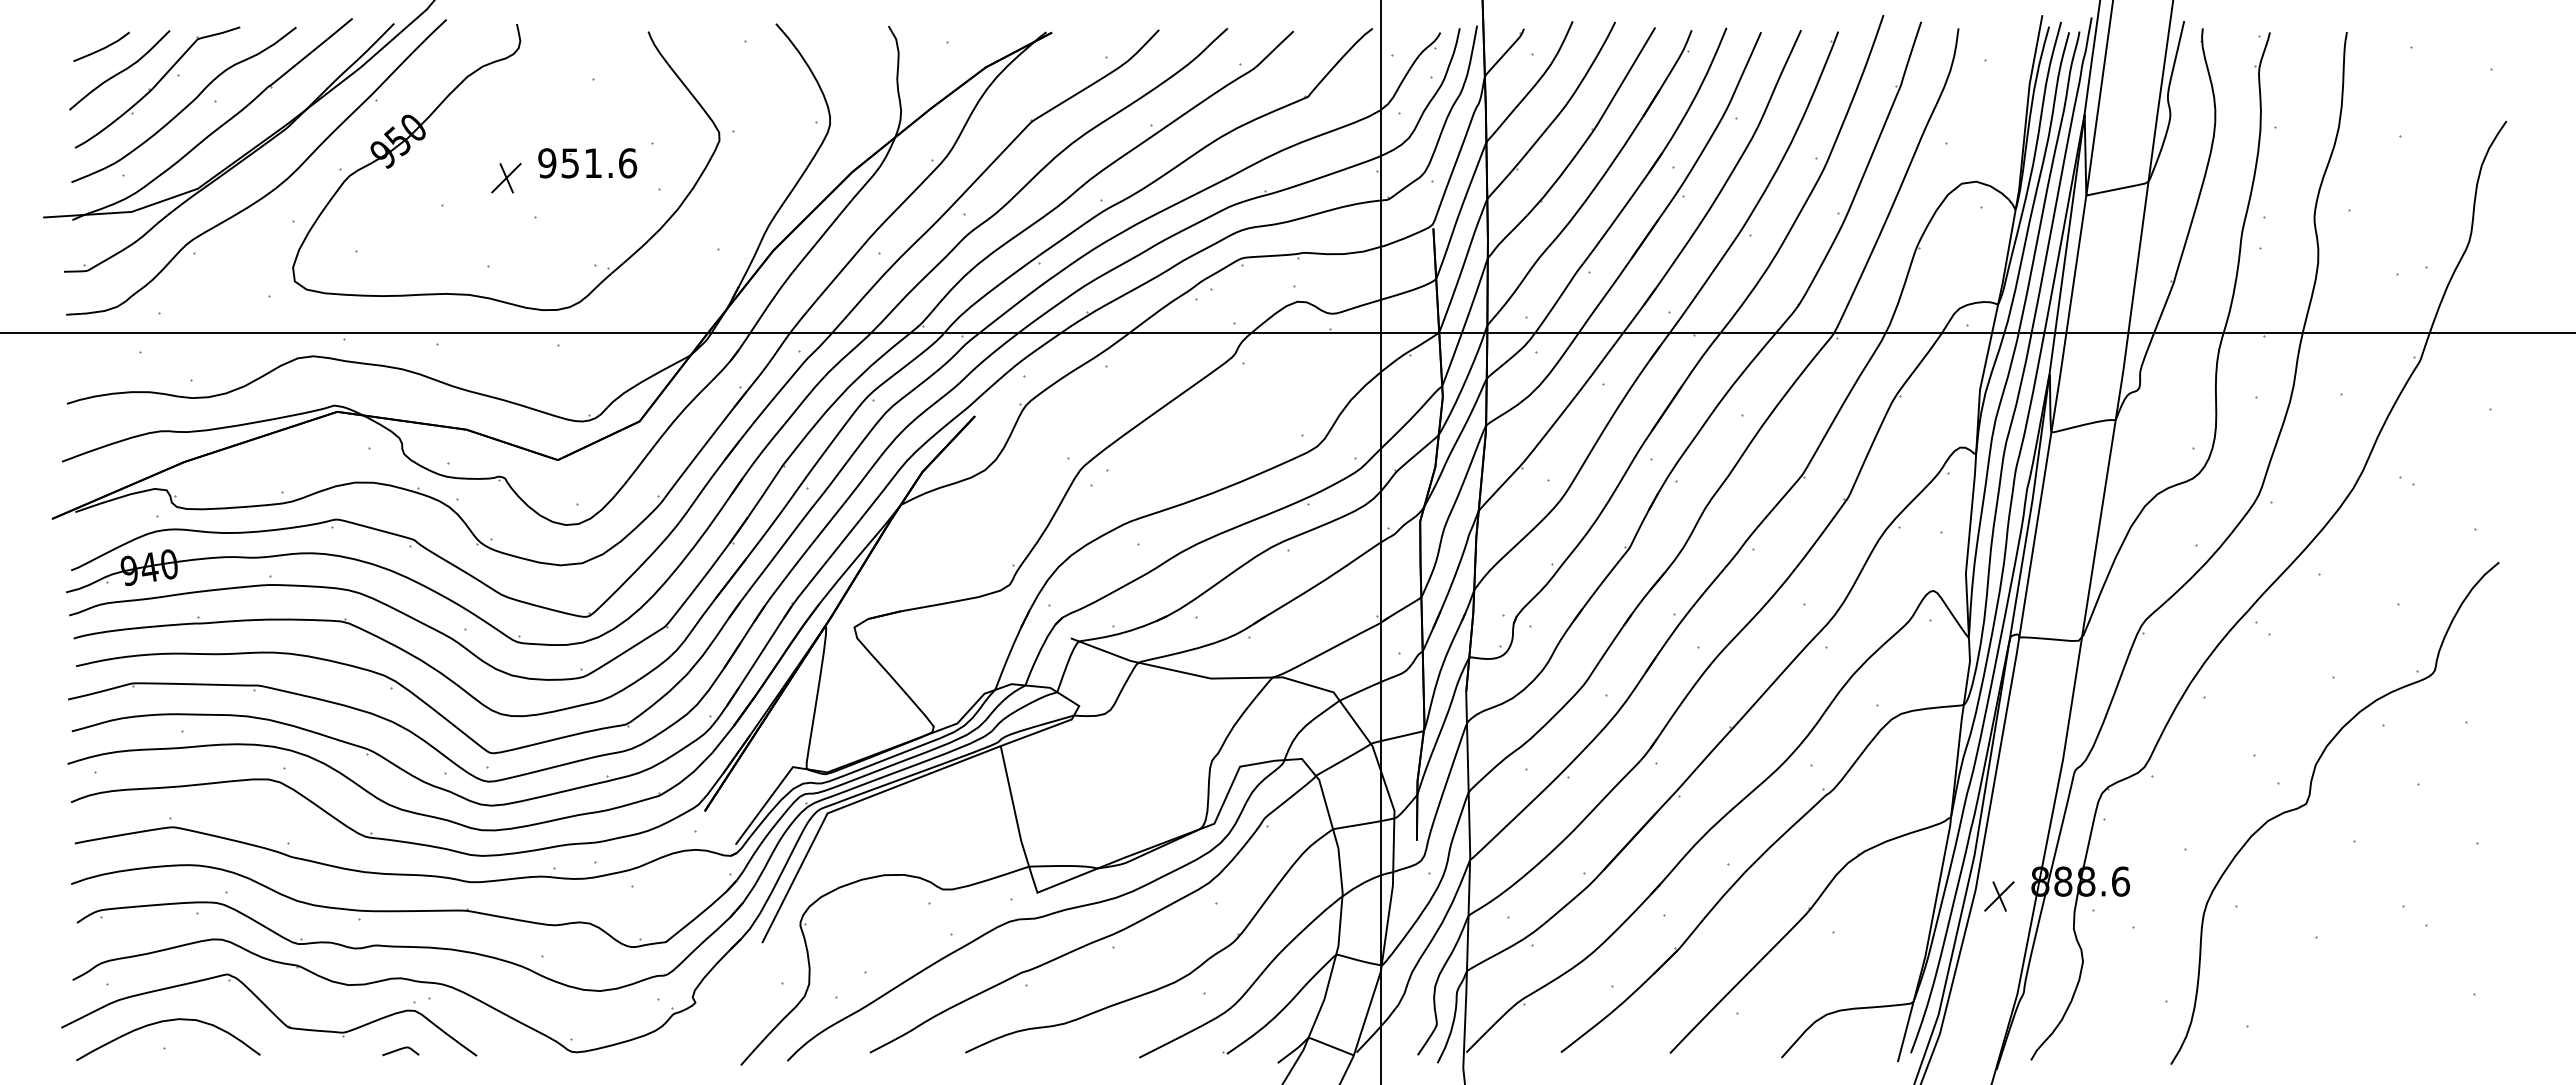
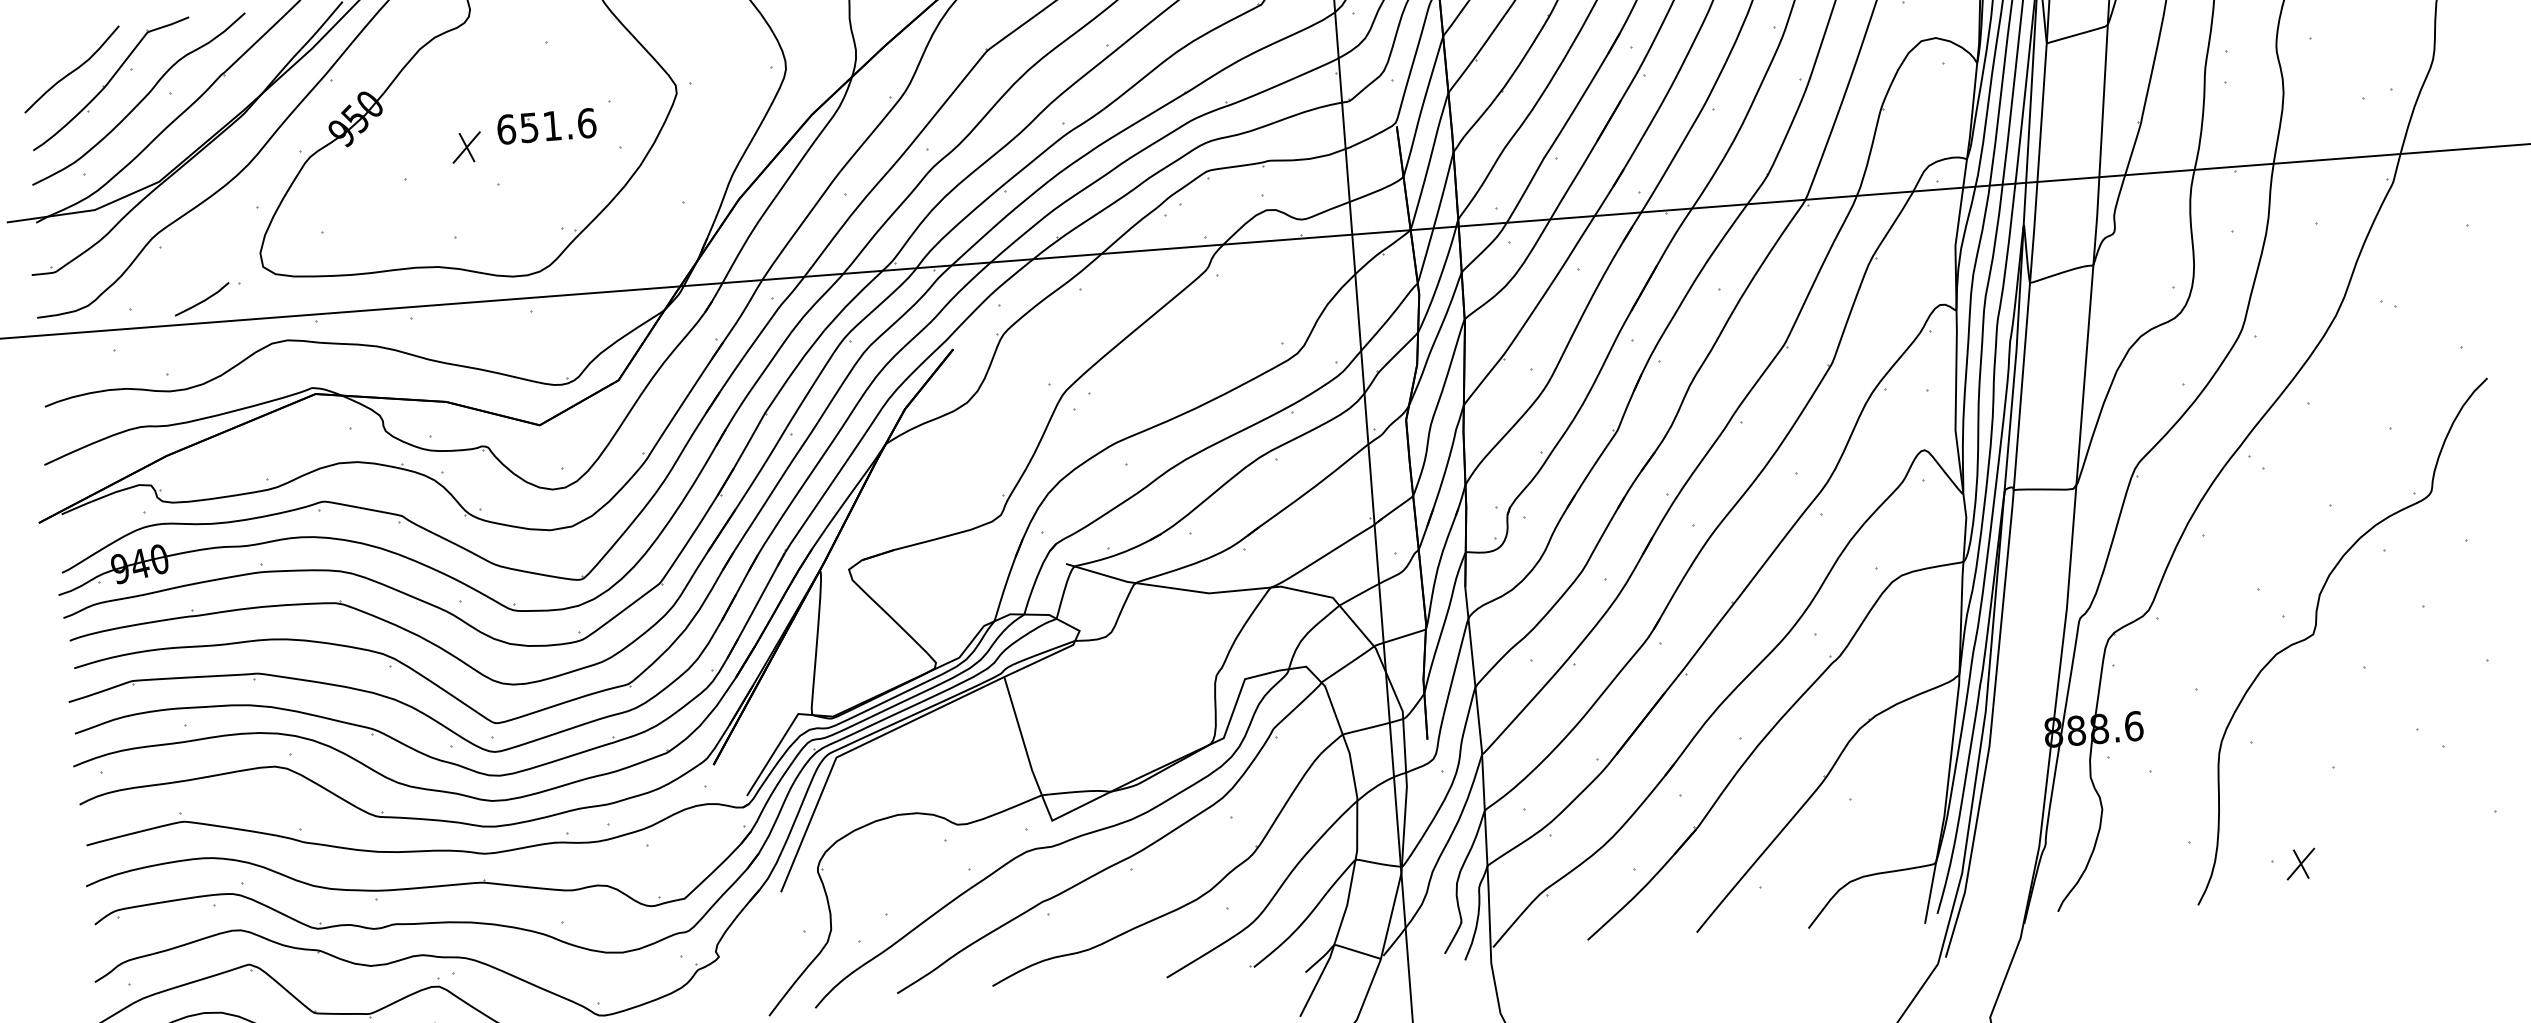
line: (101, 48) -> (202, 300), moved
text: (547, 163) -> (506, 129), 951.6 -> 651.6
part: (1999, 896) -> (2301, 864), moved

